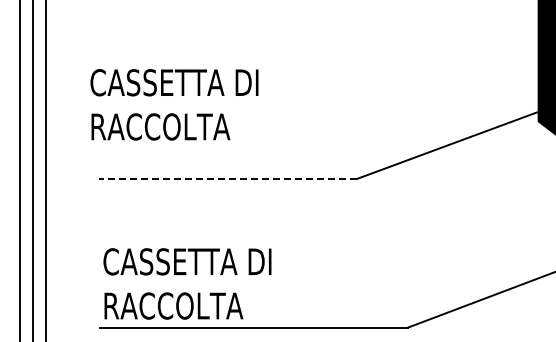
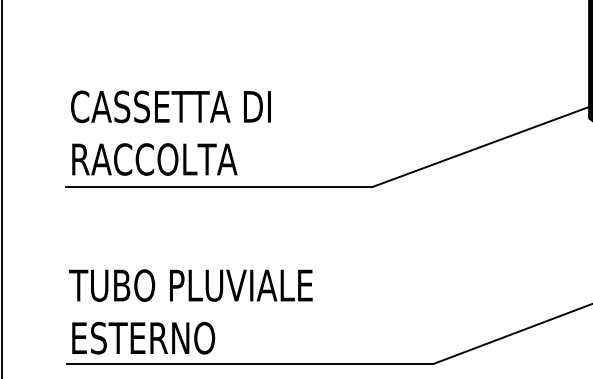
text: (174, 104) -> (171, 132), moved
line: (227, 179) -> (218, 187), dashed -> solid
text: (204, 283) -> (191, 311), CASSETTA DI RACCOLTA -> TUBO PLUVIALE ESTERNO

